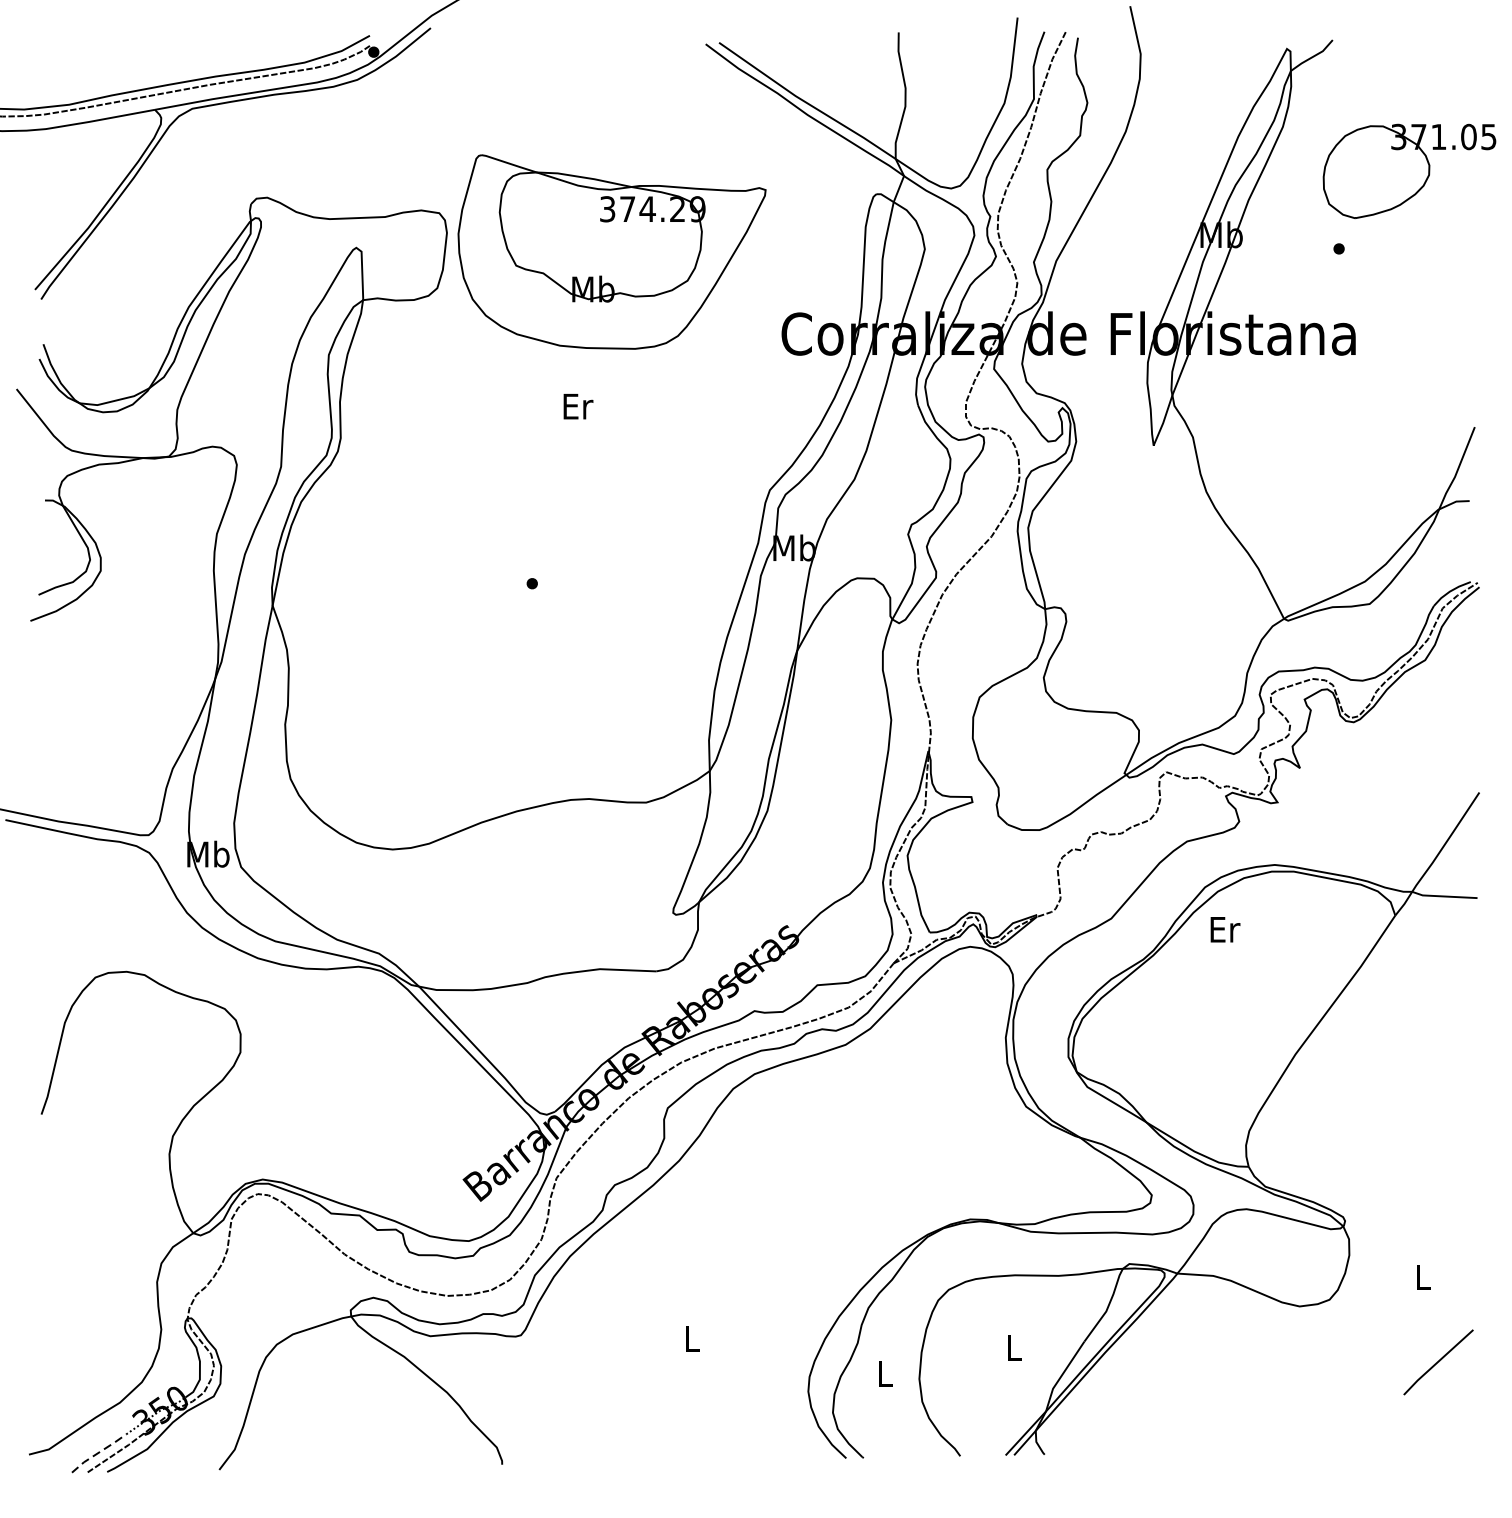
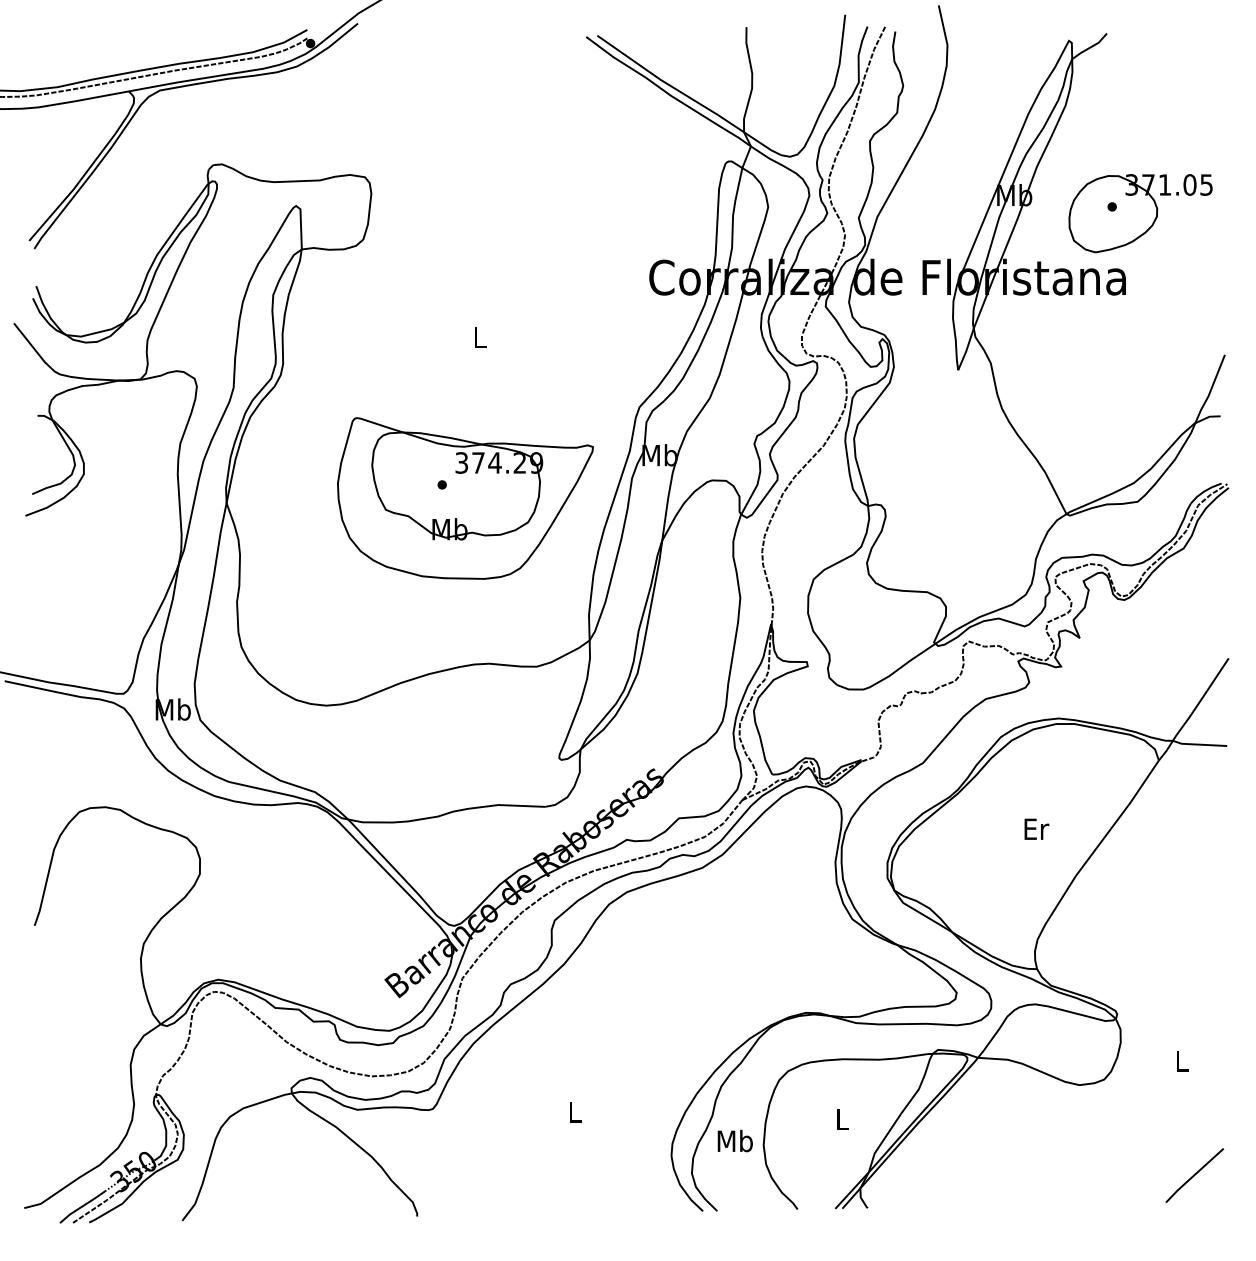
part: (1409, 171) -> (1140, 213), moved
part: (612, 252) -> (465, 498), moved
text: (578, 406) -> (480, 337), Er -> L
text: (1225, 928) -> (1036, 828), moved
line: (1438, 1362) -> (1194, 1175), moved
text: (884, 1373) -> (734, 1140), L -> Mb
line: (99, 1452) -> (82, 1206), dashed -> solid

